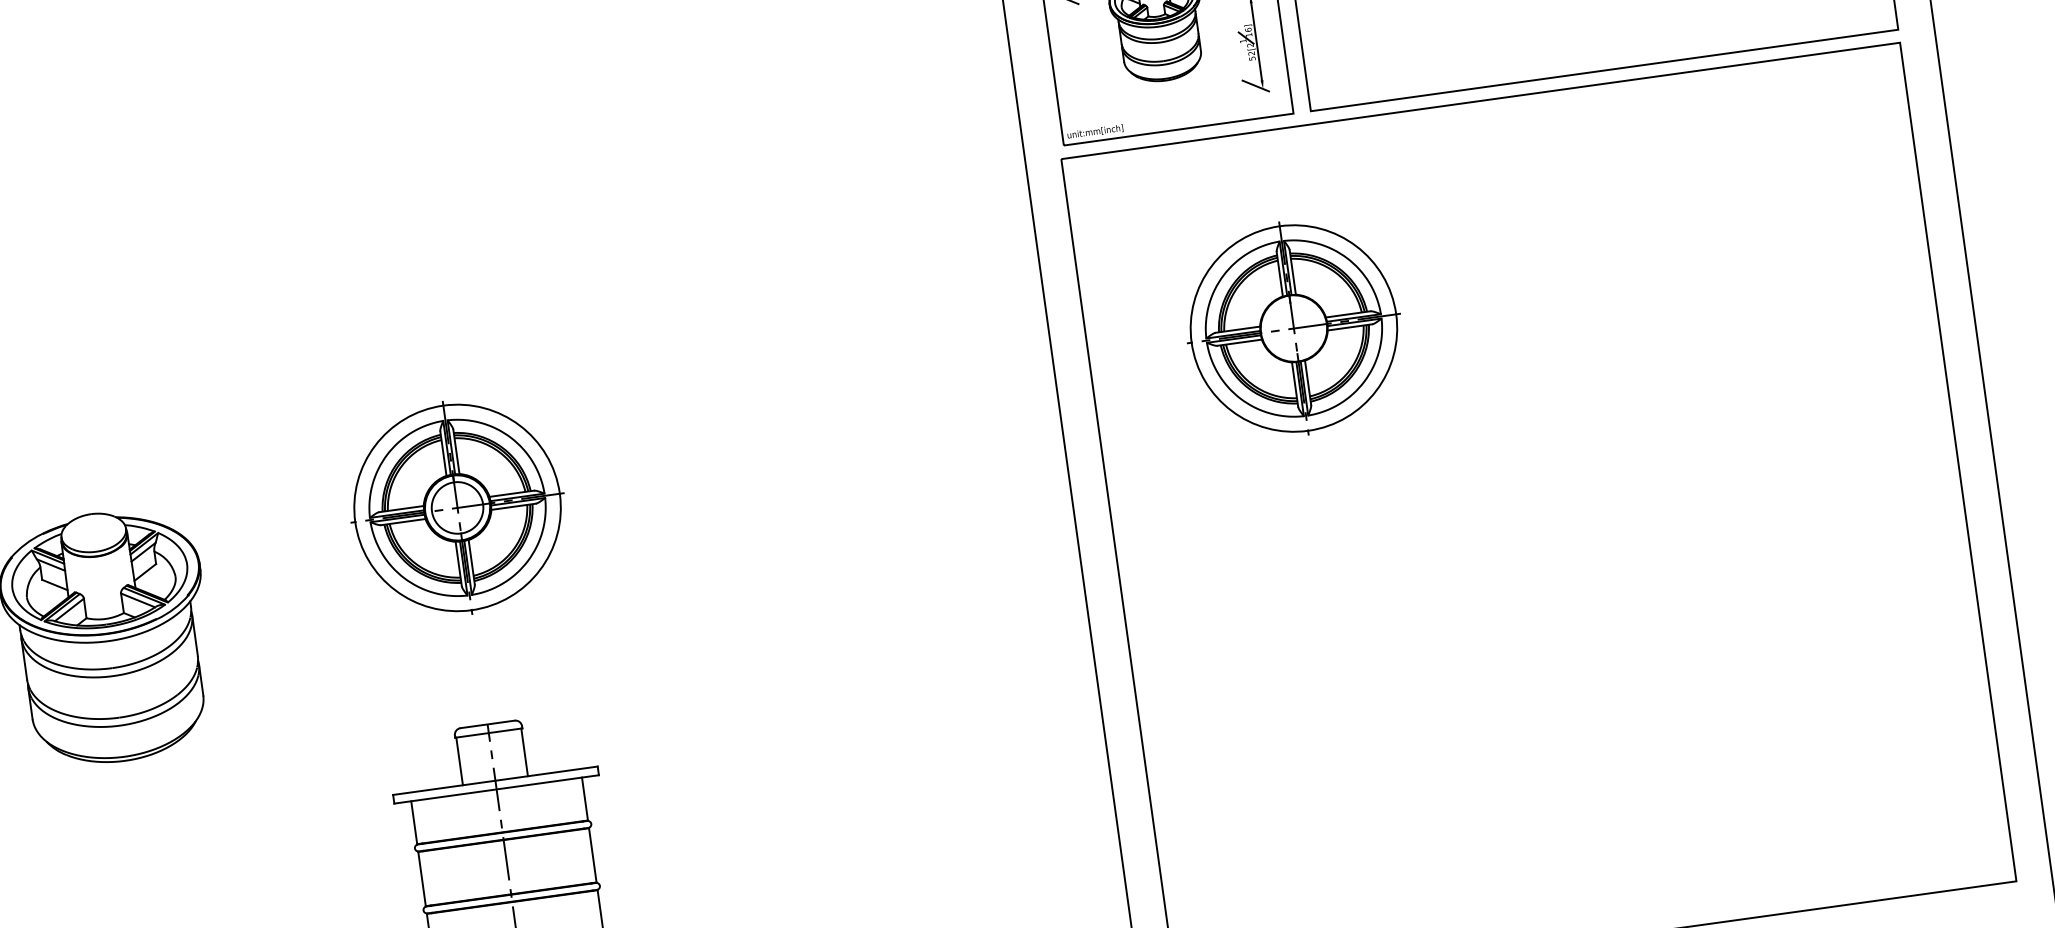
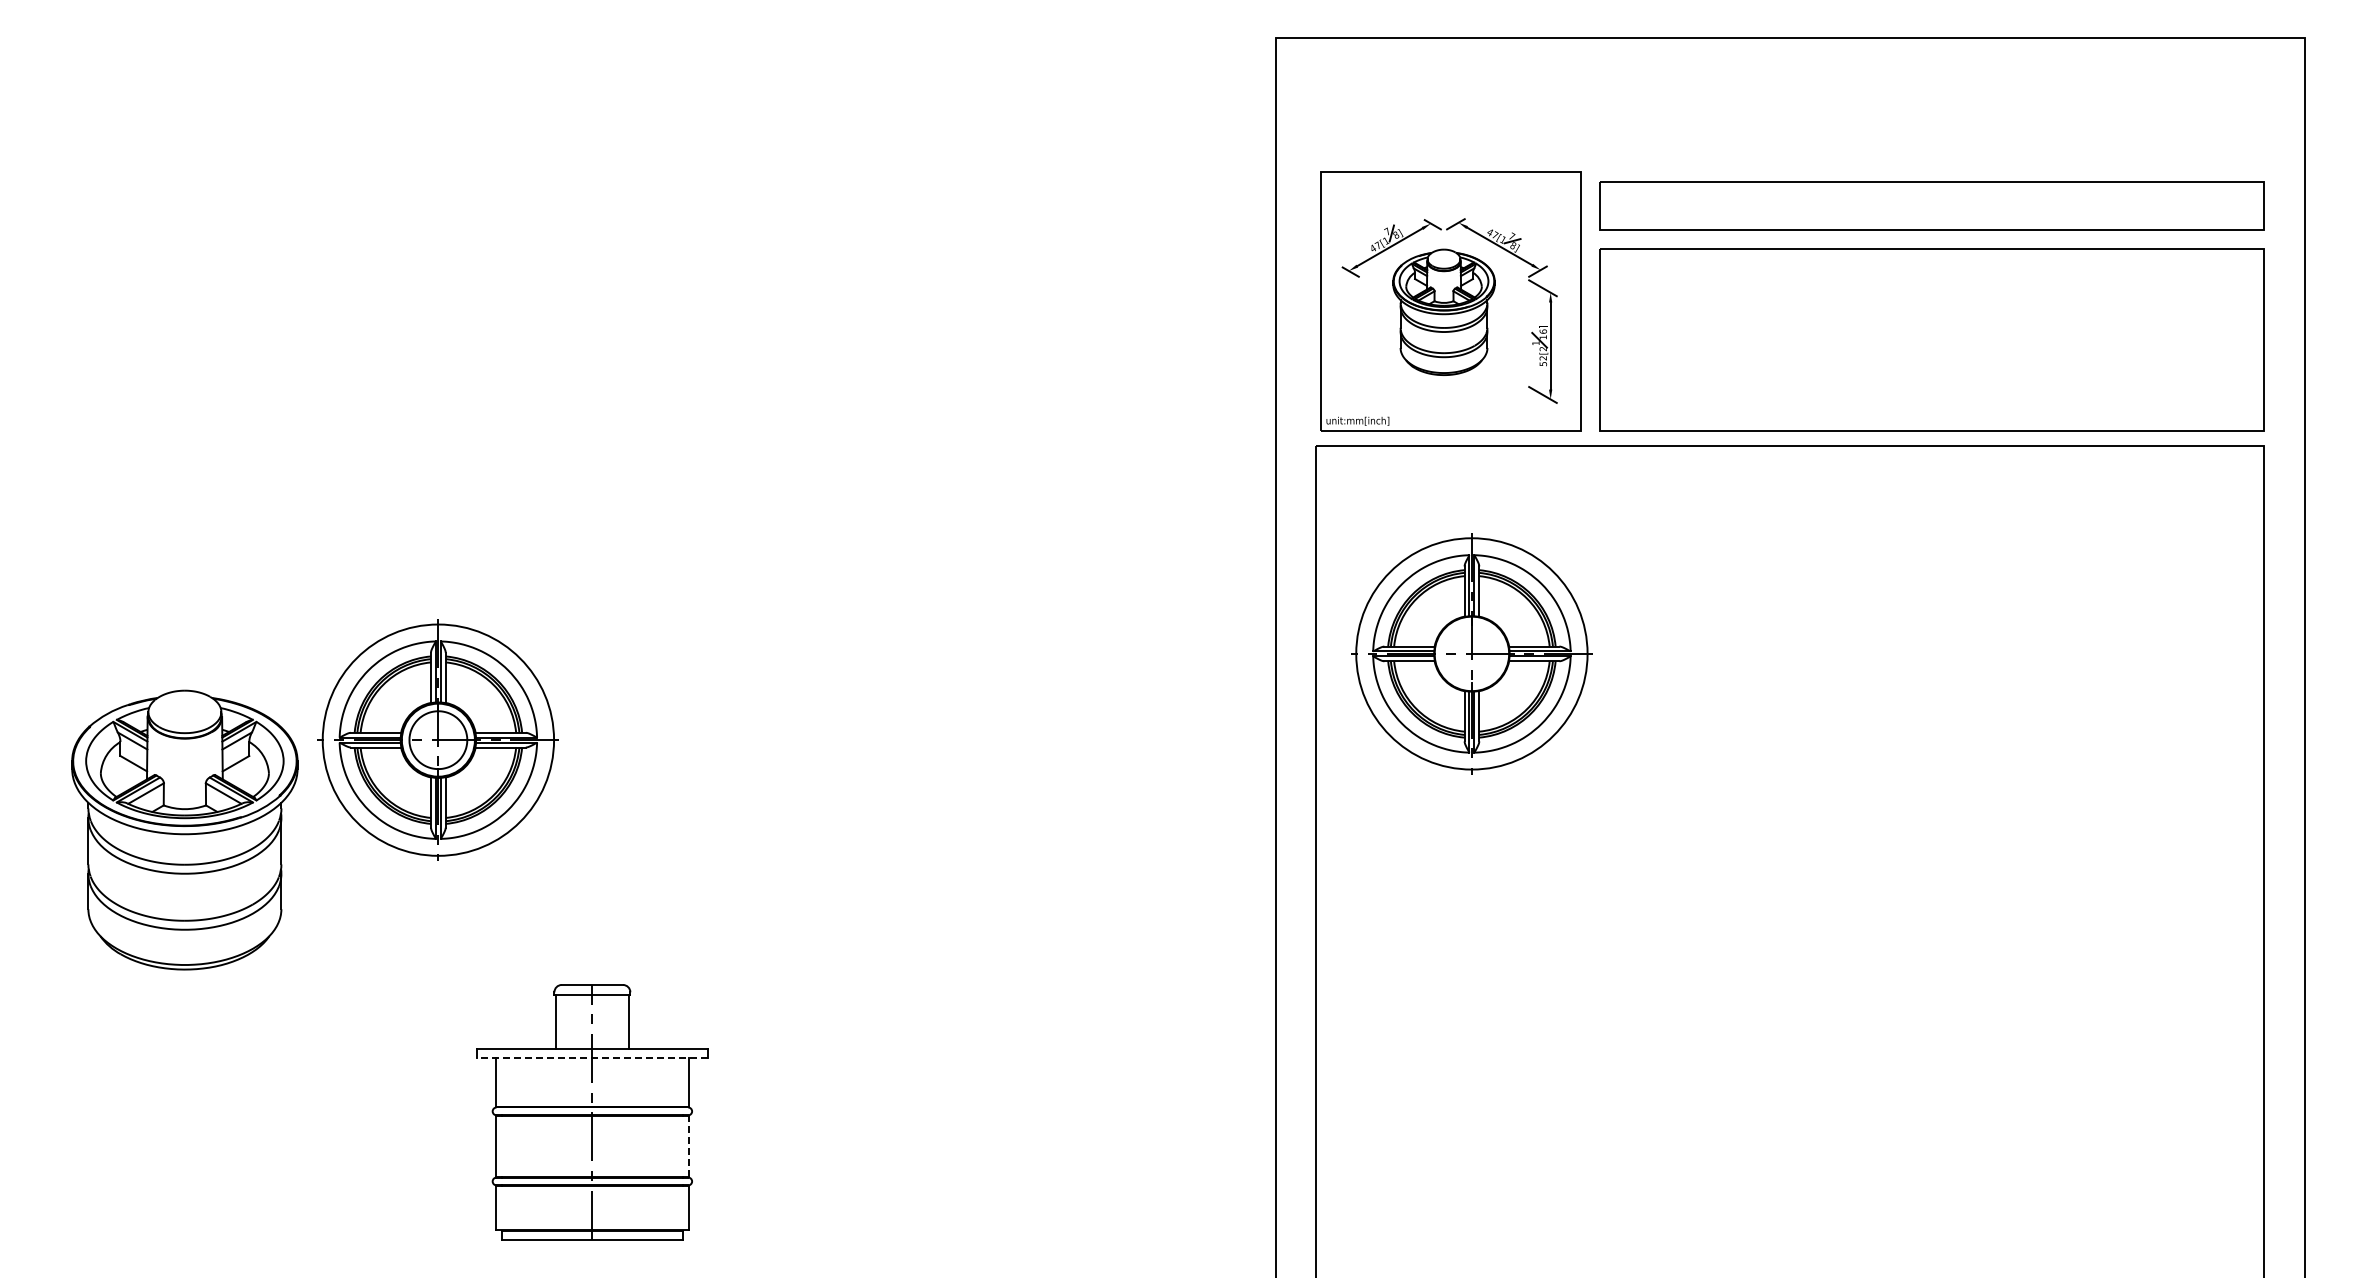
part: (1293, 328) -> (1471, 653), moved
part: (456, 507) -> (437, 739), moved
line: (496, 789) -> (592, 1058), solid -> dashed
line: (592, 855) -> (688, 1146), solid -> dashed

